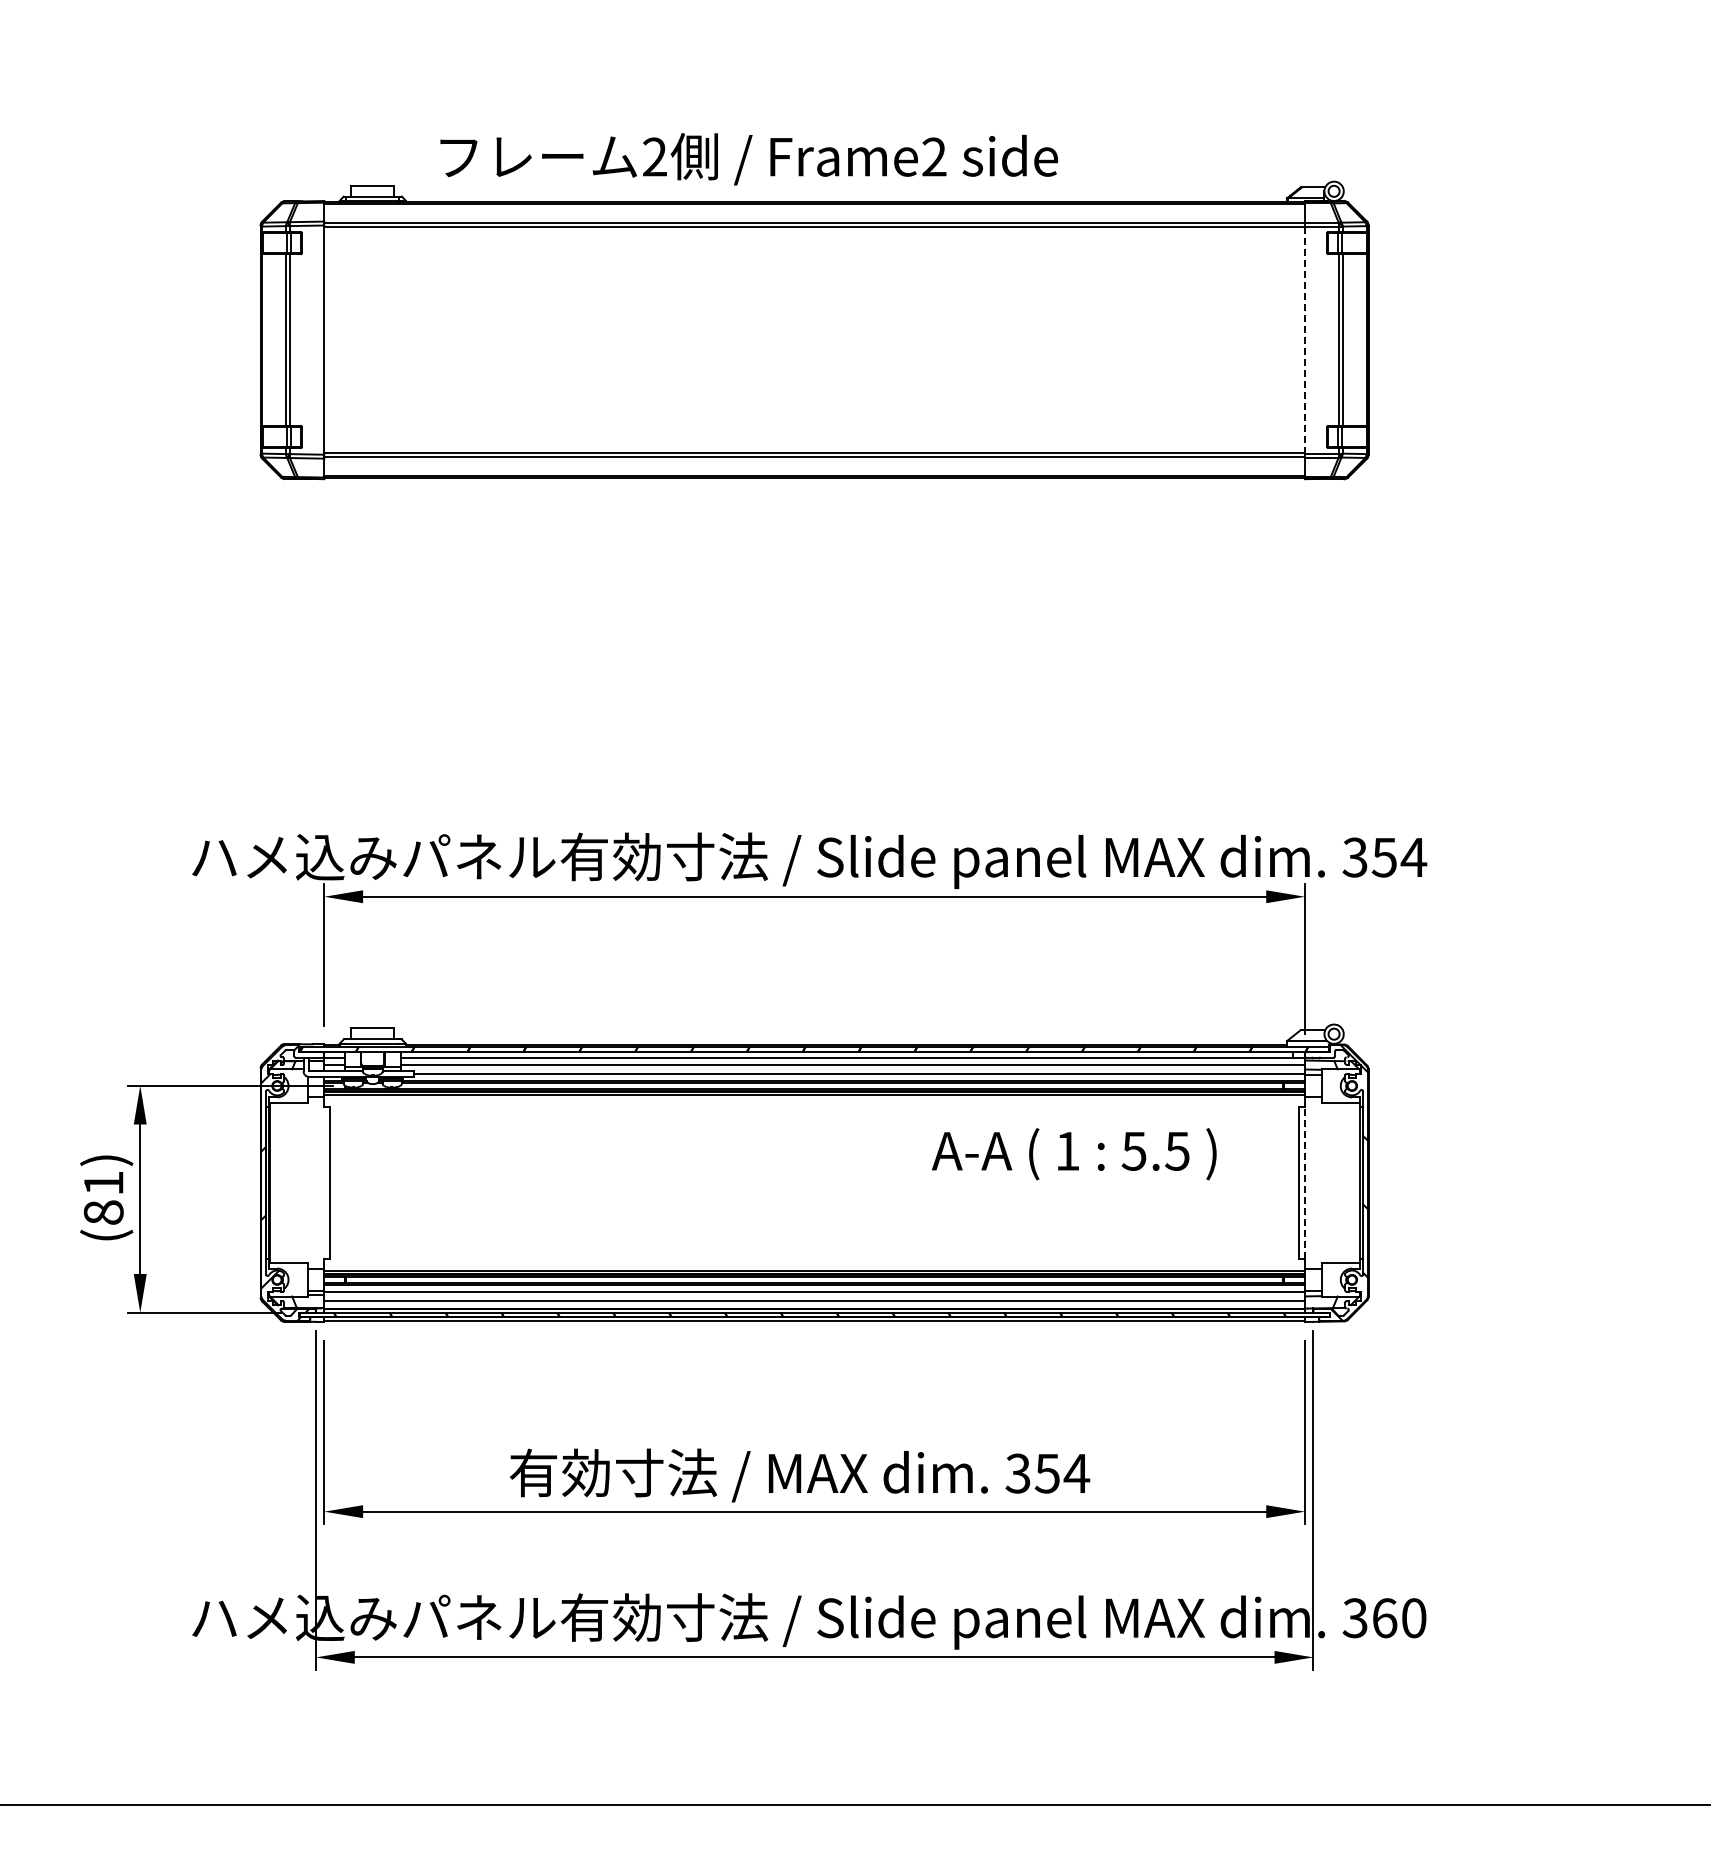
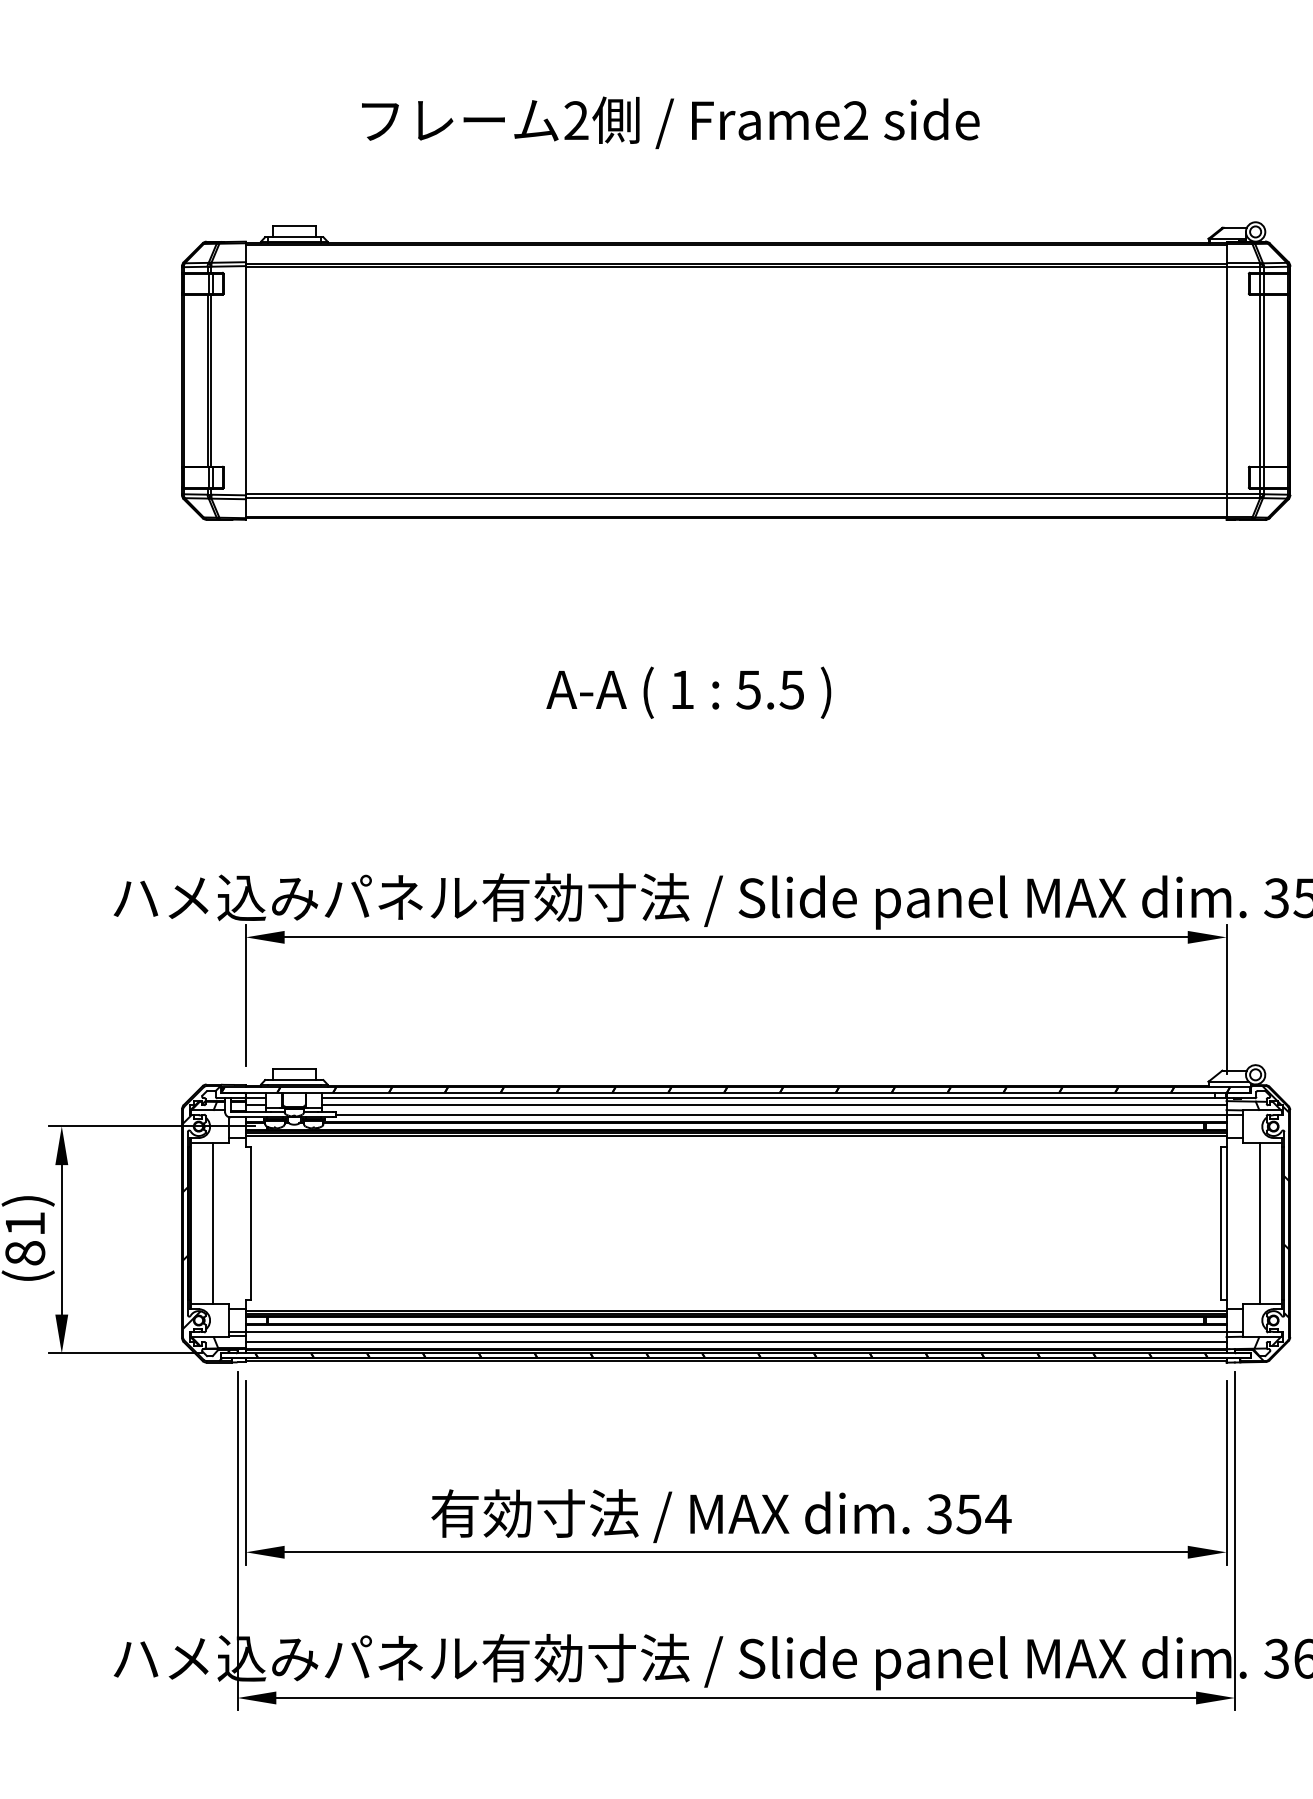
text: (749, 159) -> (671, 123), moved
line: (1305, 340) -> (1227, 381), dashed -> solid
text: (1074, 1154) -> (689, 693), moved
line: (291, 1182) -> (213, 1223), added
line: (1305, 1182) -> (1227, 1223), dashed -> solid
line: (1338, 1182) -> (1260, 1223), added

